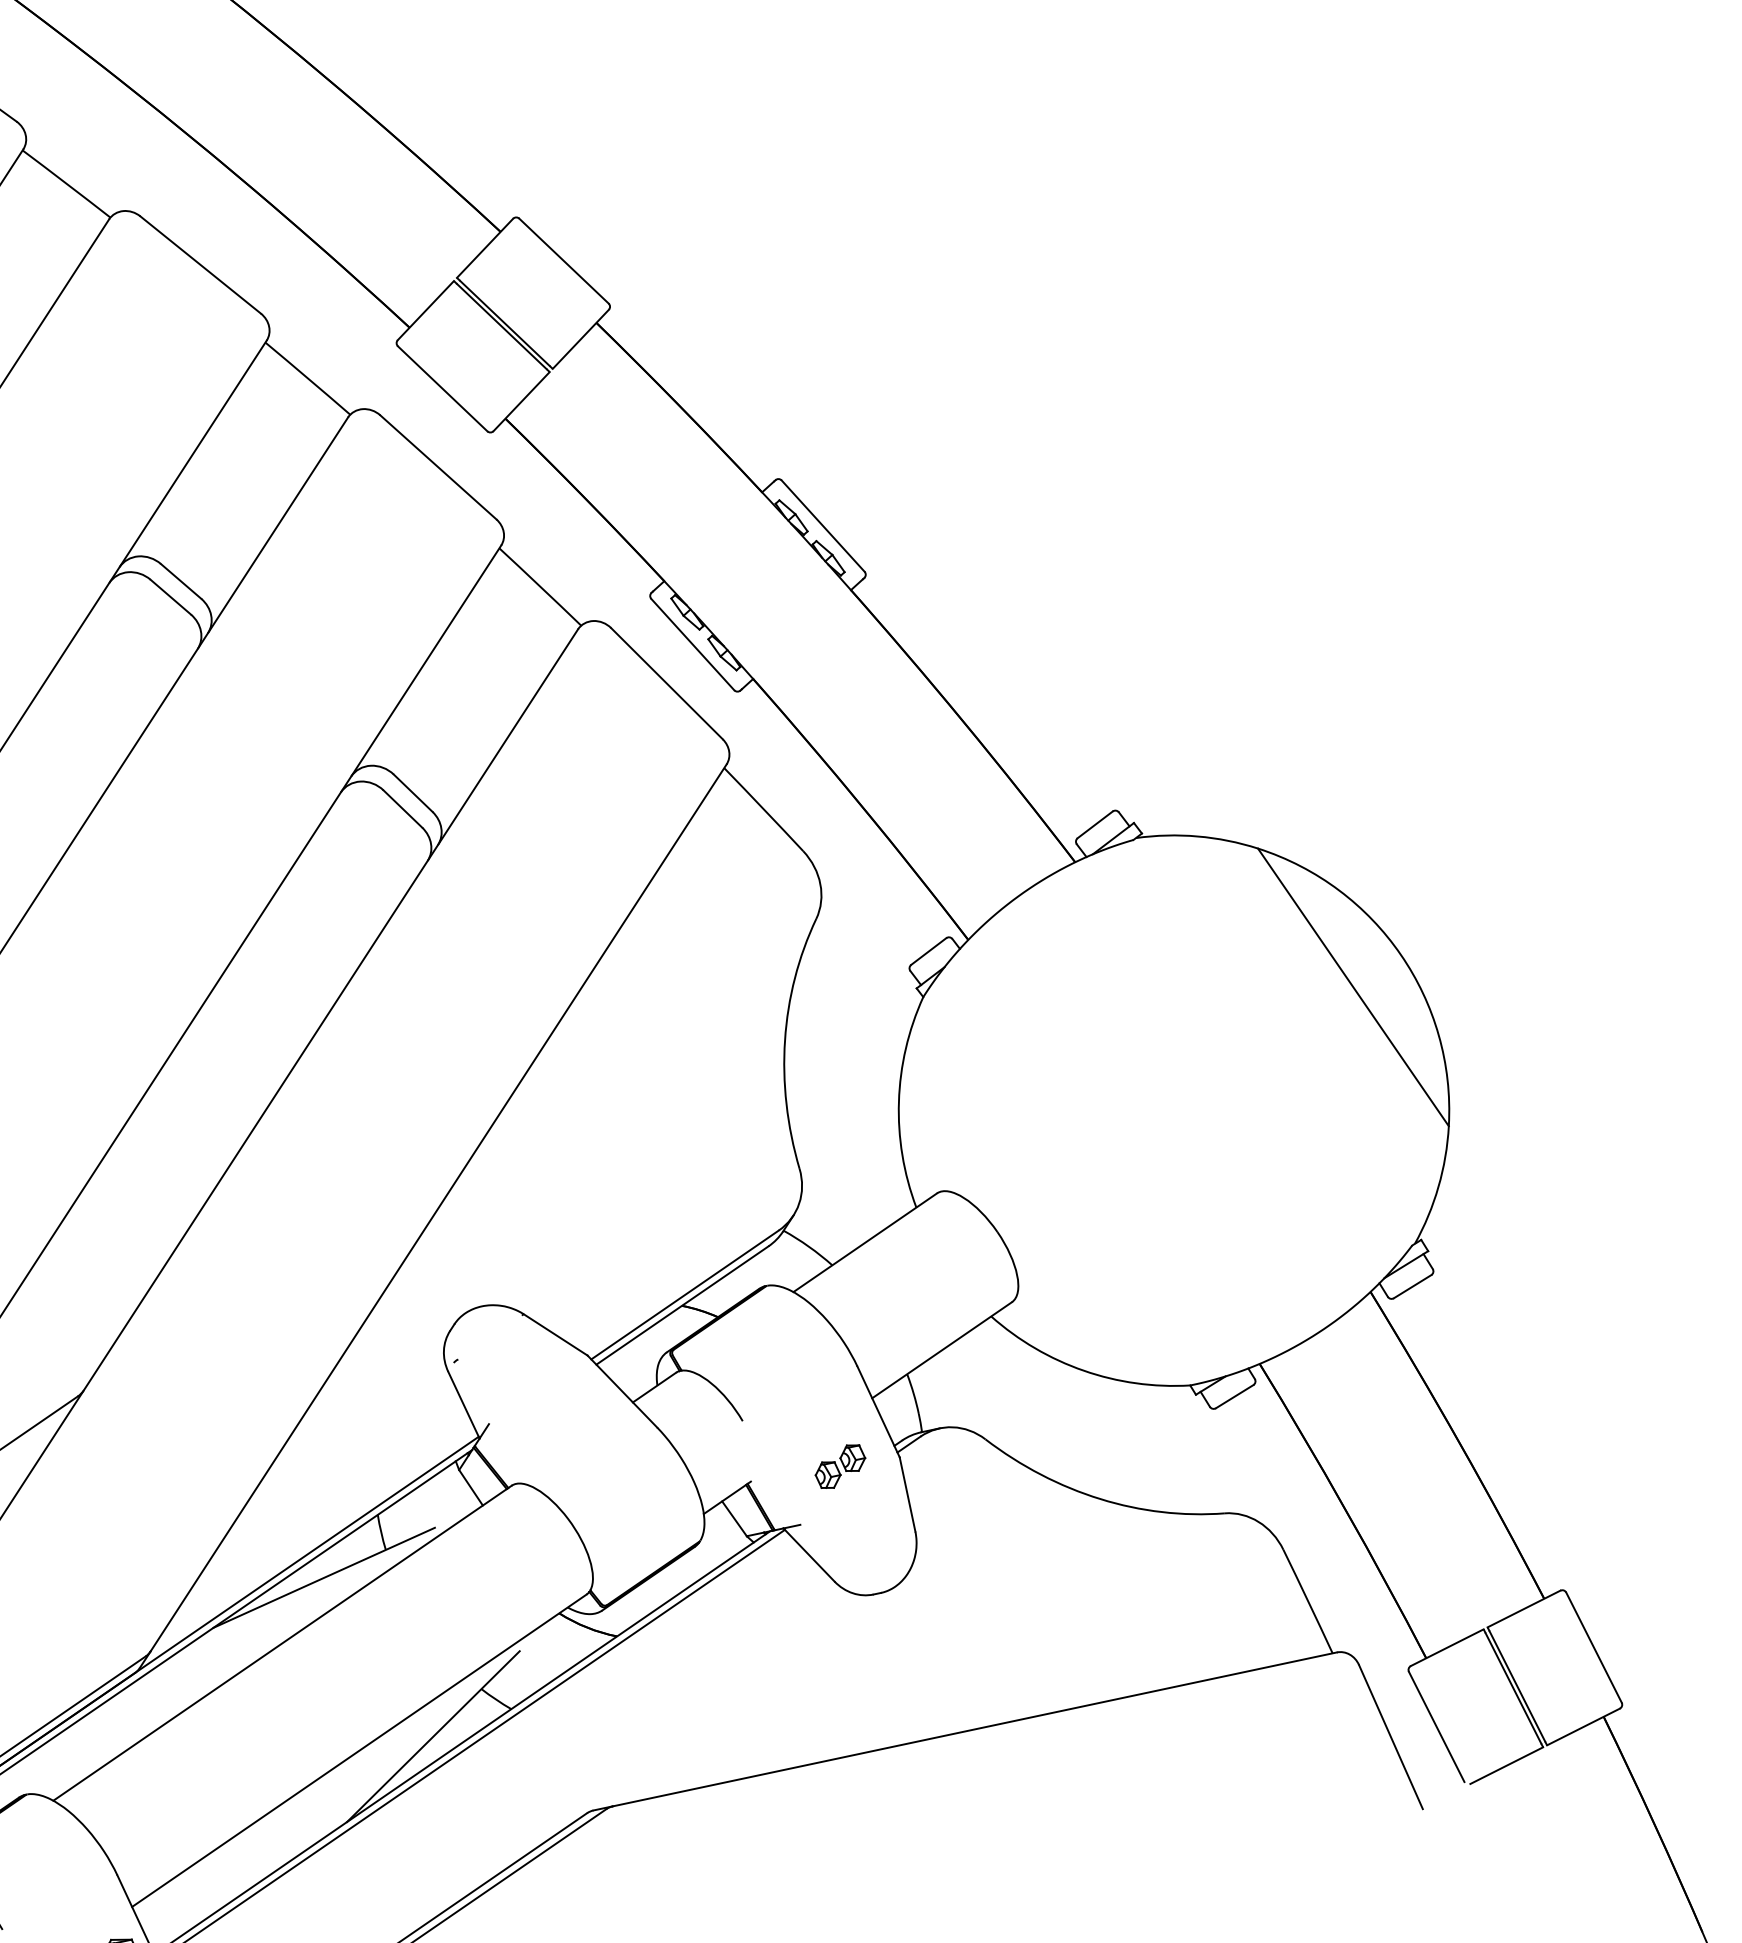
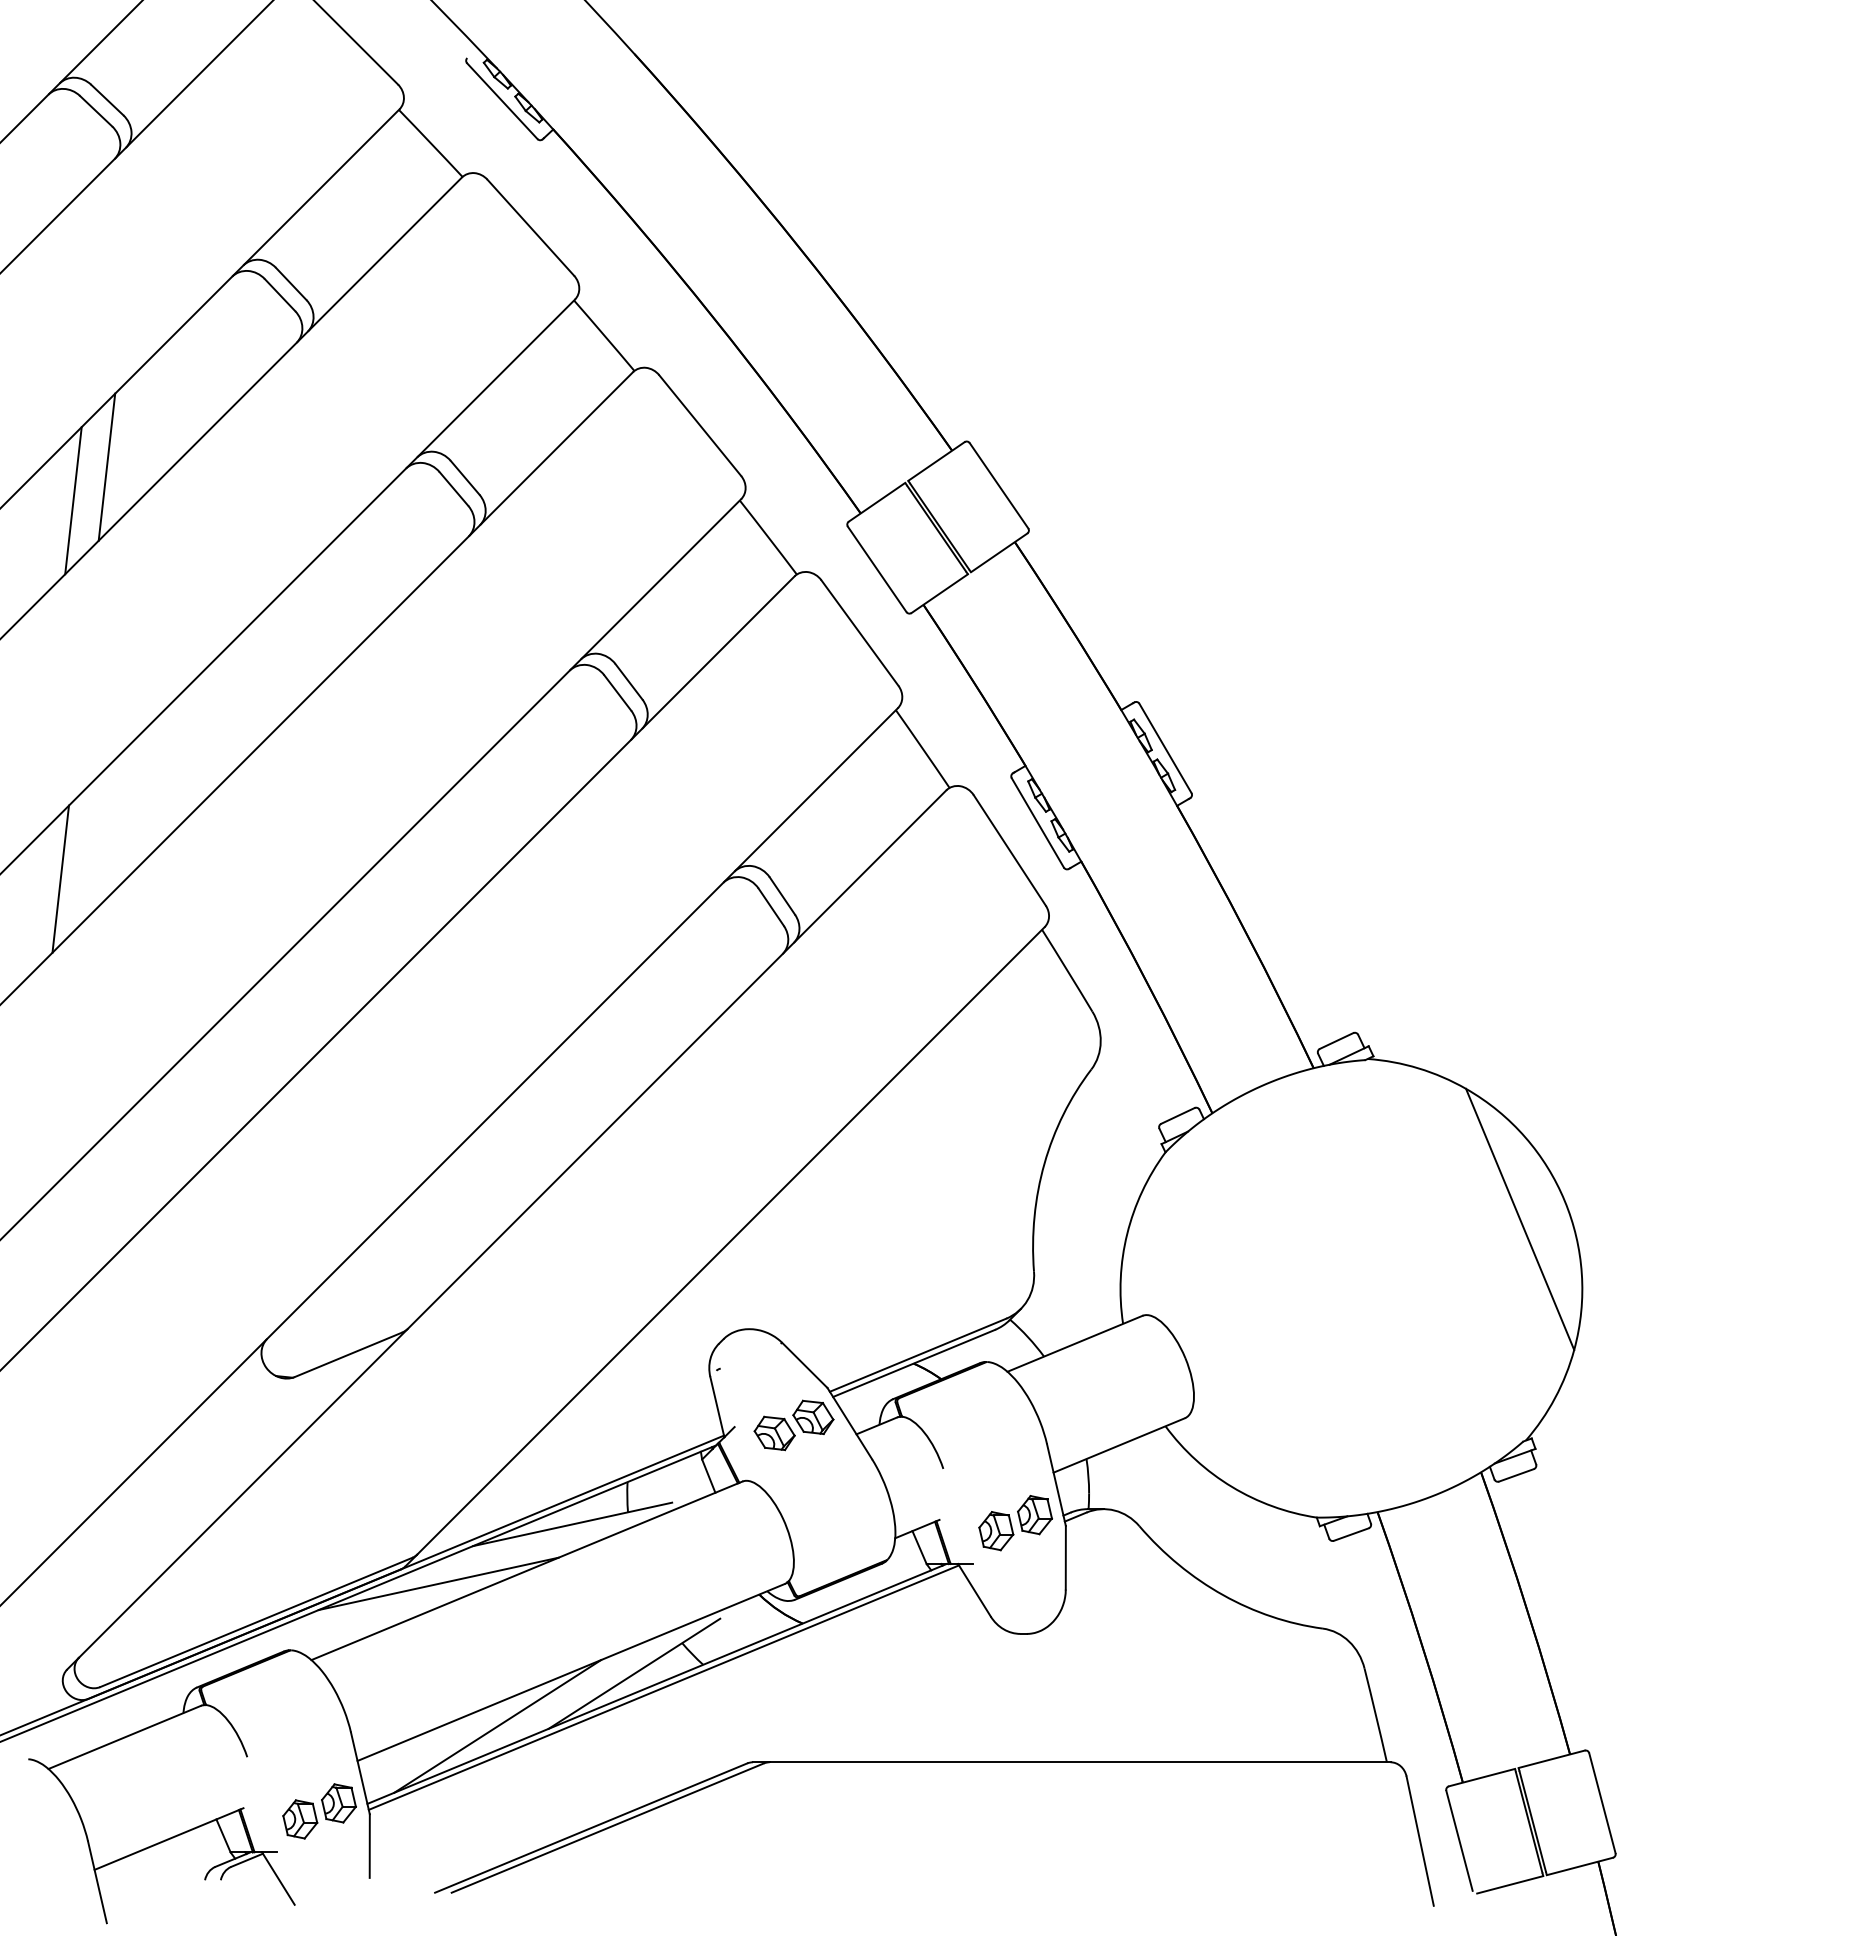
part: (557, 1407) -> (793, 1425), added
part: (840, 1466) -> (1015, 1523), size x1.67
line: (182, 1679) -> (438, 1583), added
line: (286, 1832) -> (497, 1726), added

